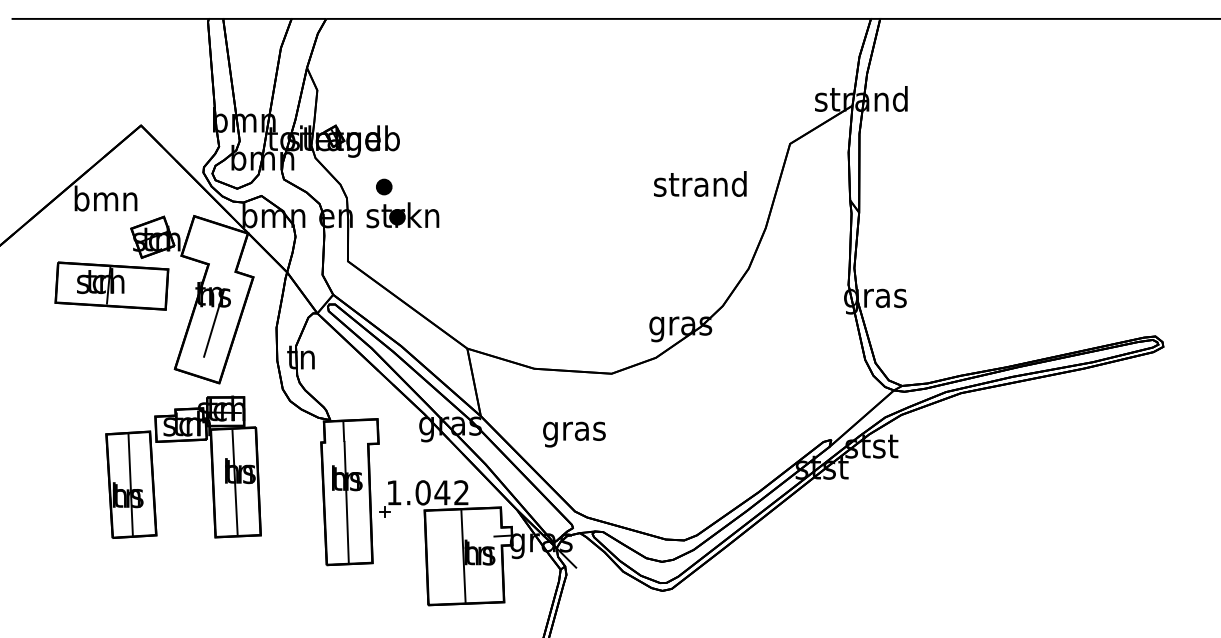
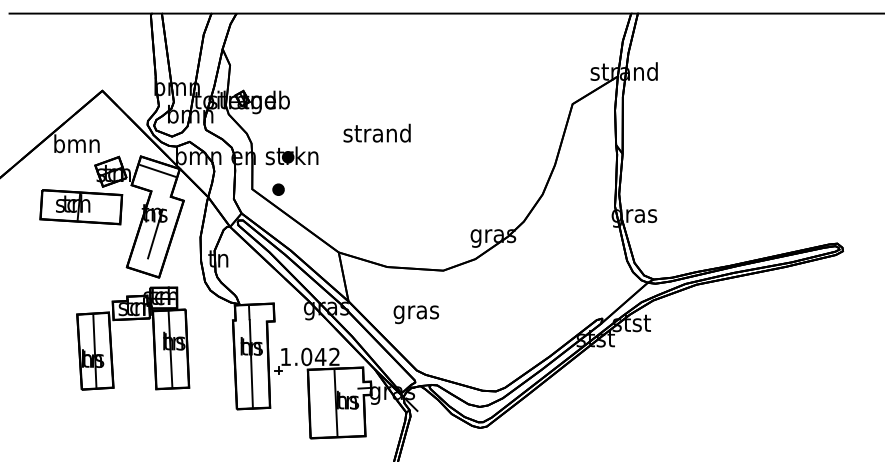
text: (700, 183) -> (377, 132), moved
part: (384, 186) -> (278, 189), moved
line: (217, 235) -> (157, 170), added

